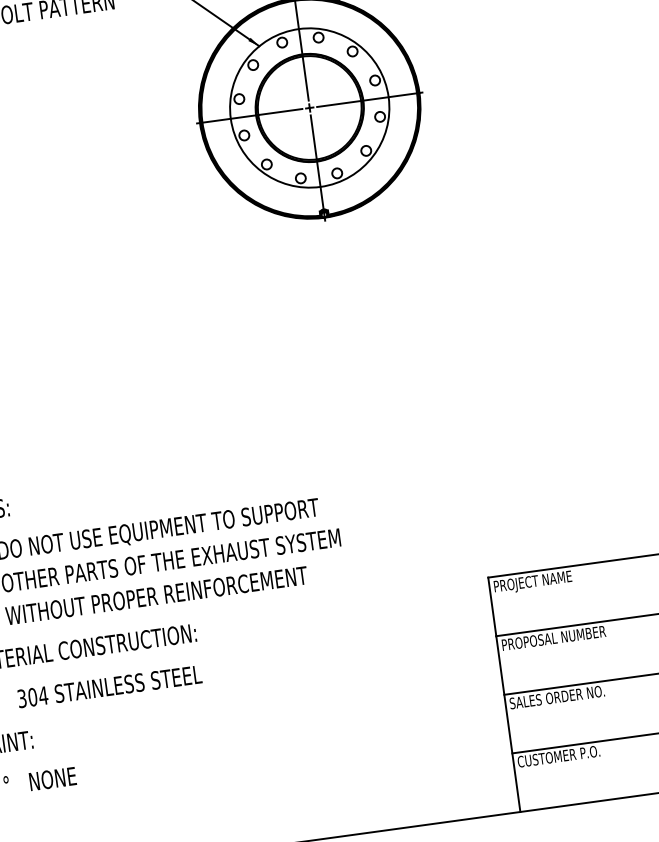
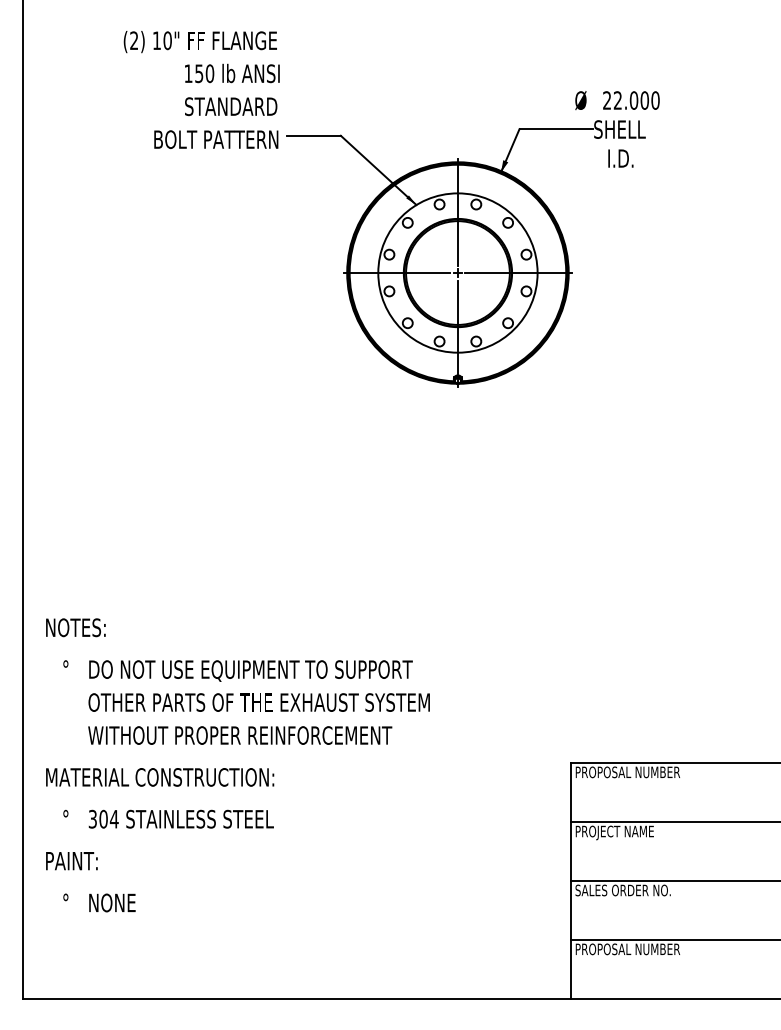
text: (556, 579) -> (638, 773), PROJECT NAME -> PROPOSAL NUMBER
text: (563, 637) -> (637, 832), PROPOSAL NUMBER -> PROJECT NAME
text: (569, 755) -> (627, 949), CUSTOMER P.O. -> PROPOSAL NUMBER

